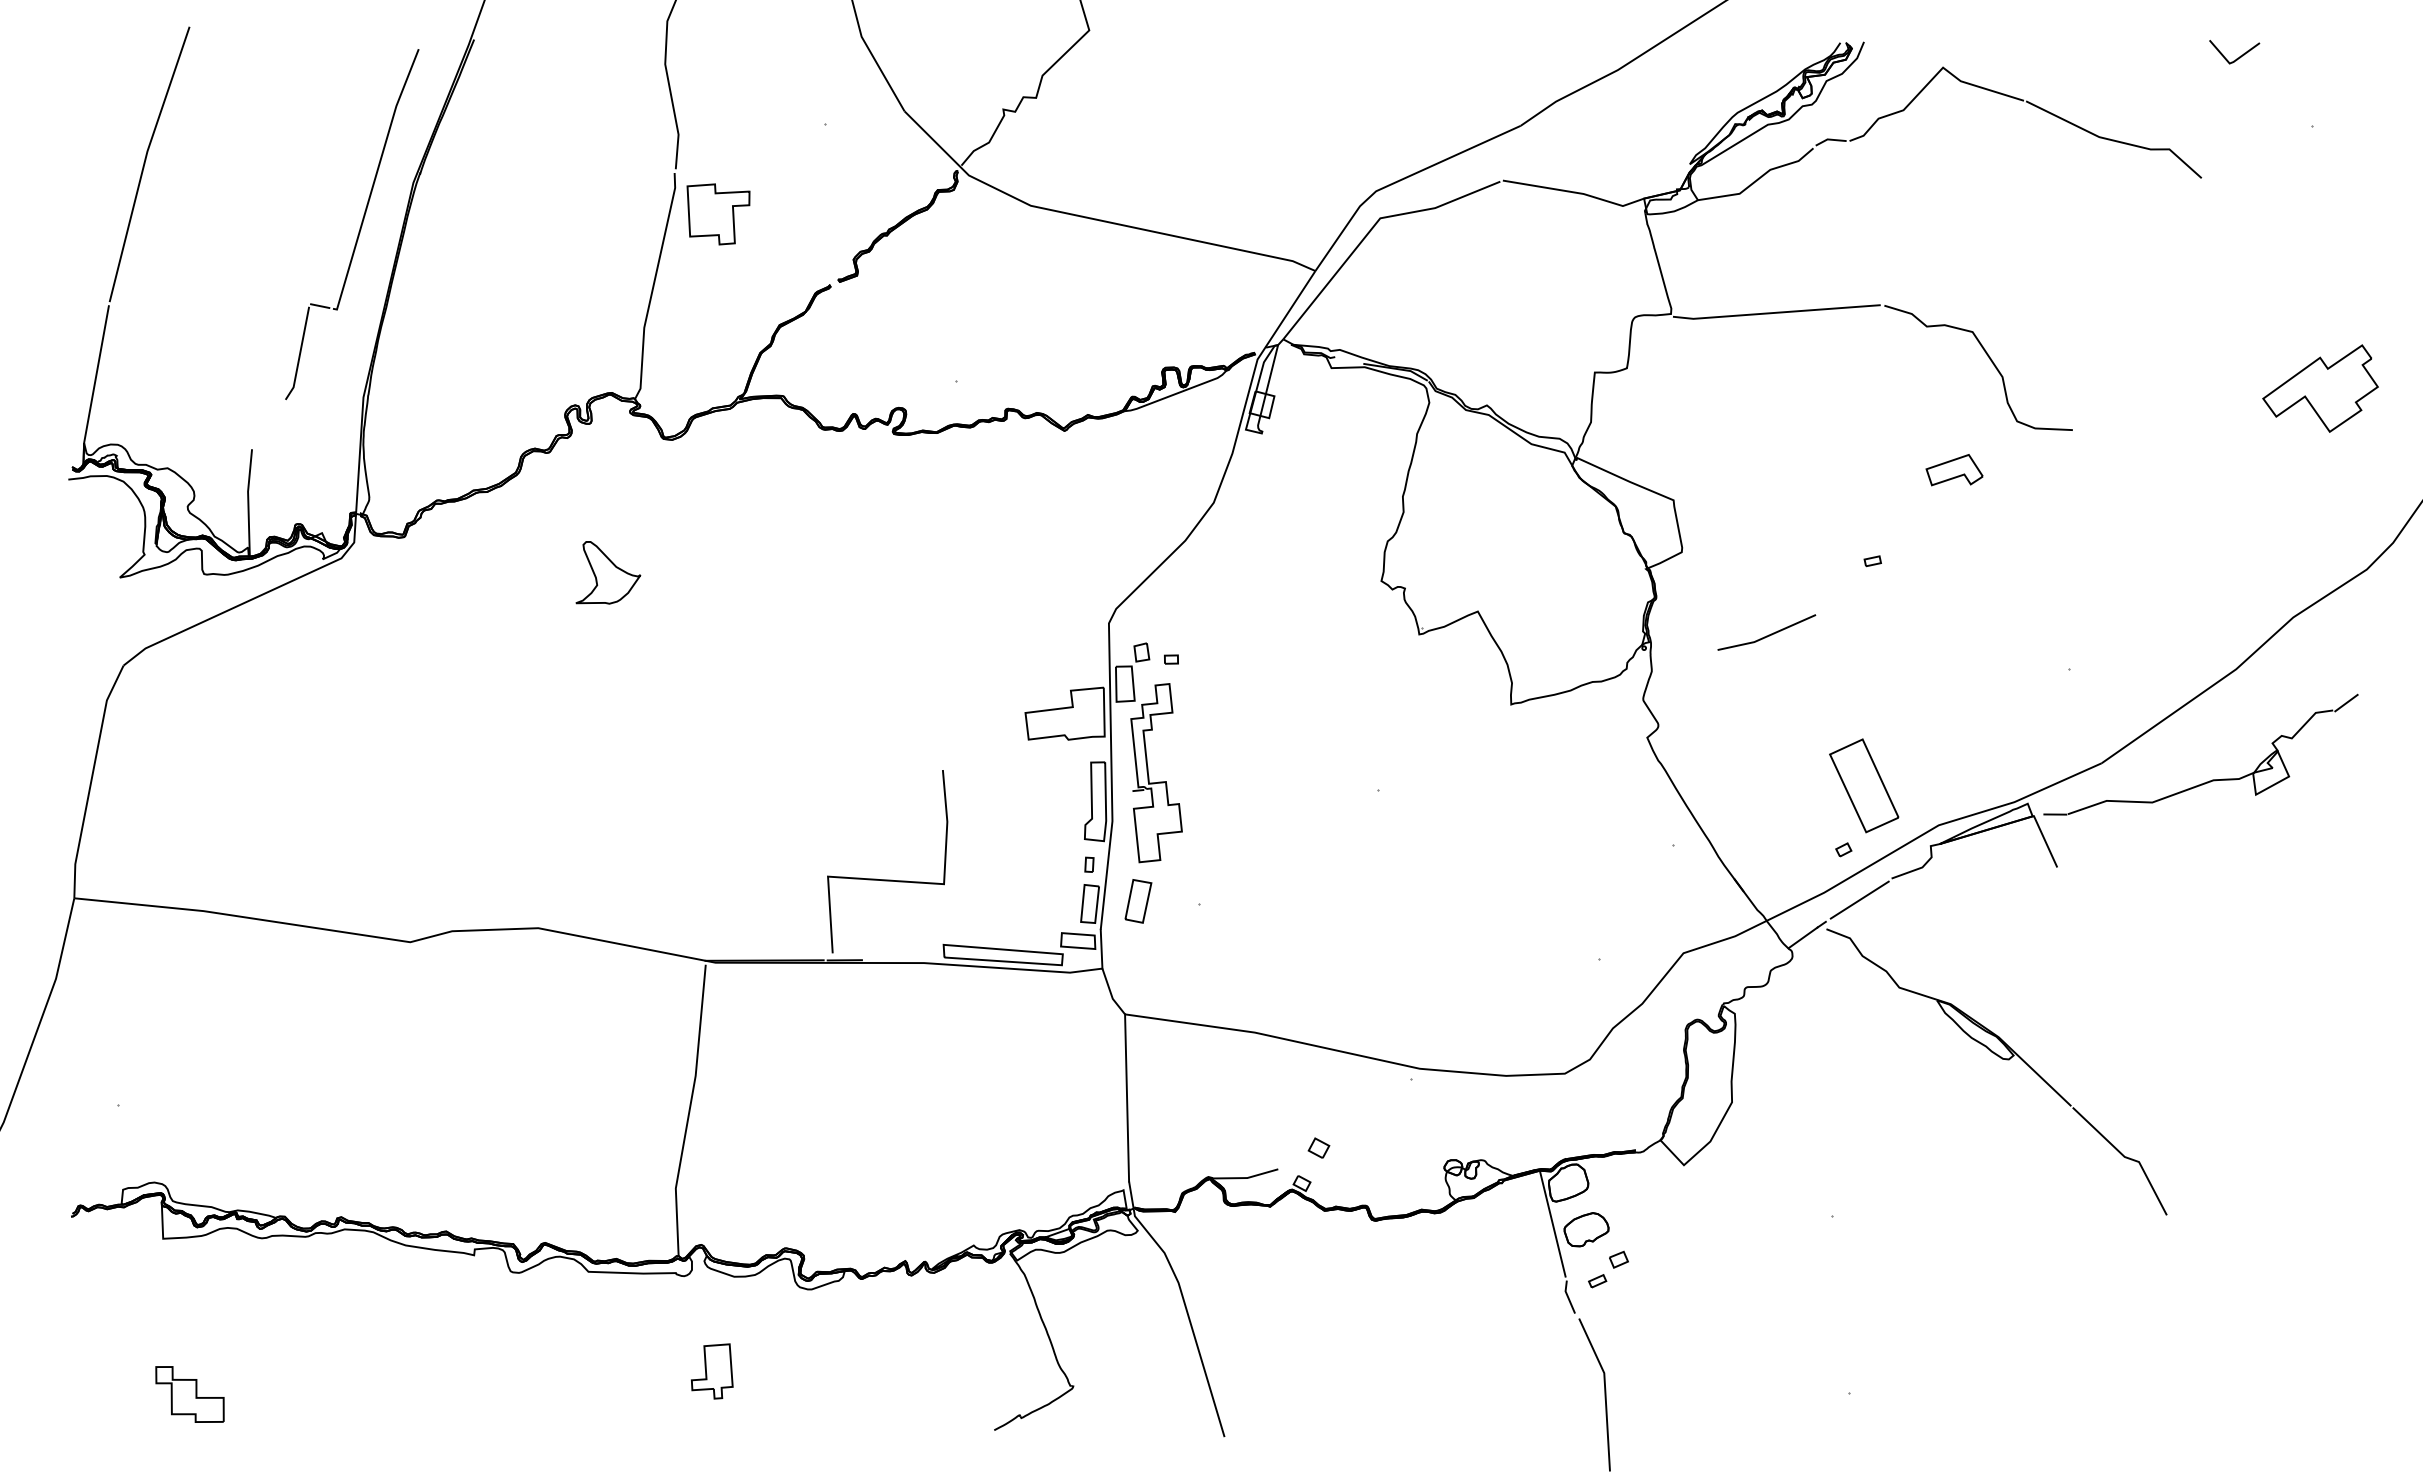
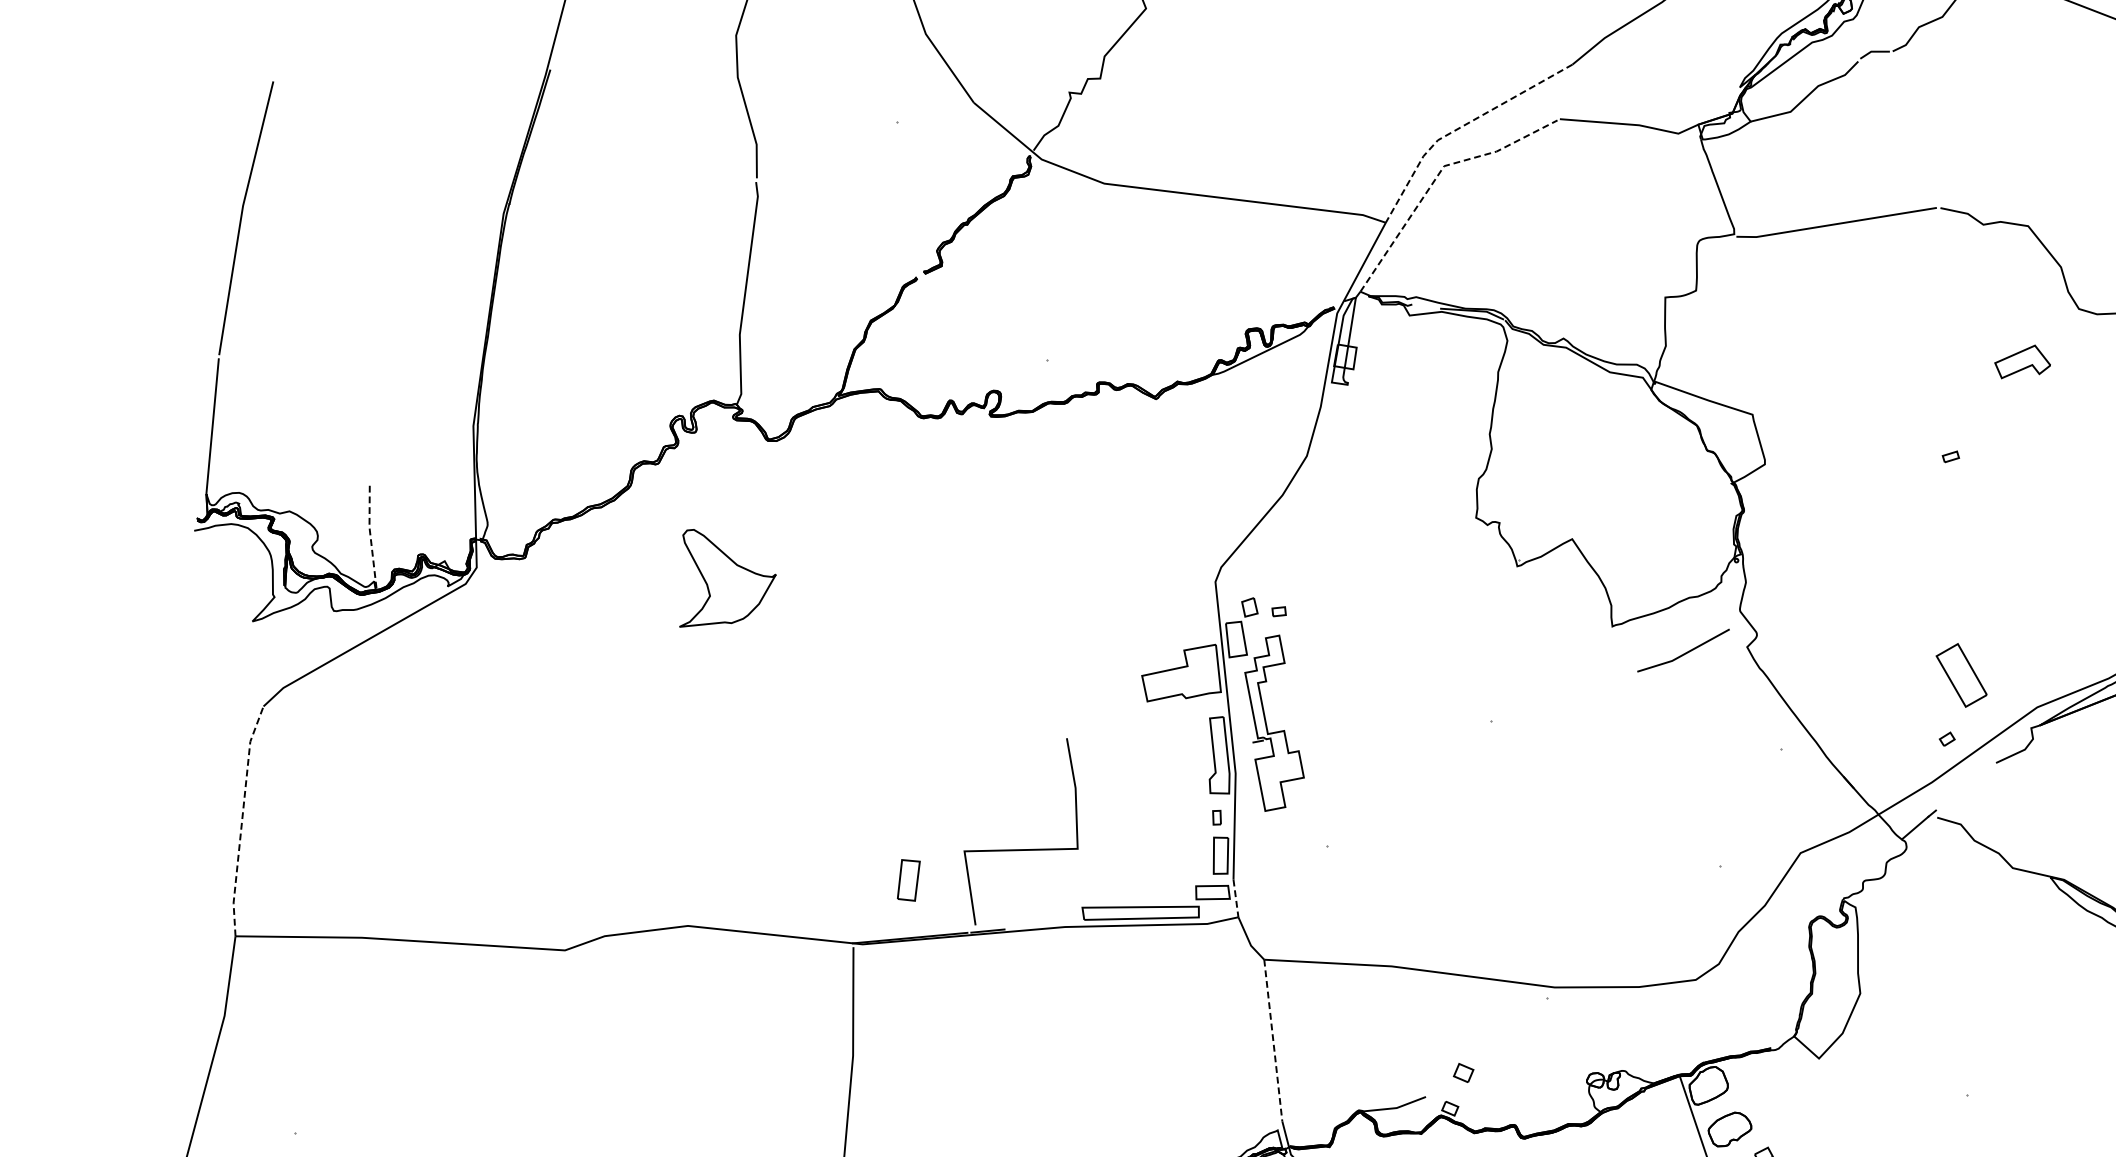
line: (1400, 180) -> (1460, 127), solid -> dashed
part: (718, 214) -> (802, 218), removed
part: (360, 224) -> (455, 258), removed
line: (1372, 228) -> (1437, 176), solid -> dashed
line: (248, 502) -> (370, 537), solid -> dashed
part: (608, 572) -> (725, 575), size x1.6
line: (1768, 634) -> (1685, 652), moved
line: (91, 779) -> (242, 819), solid -> dashed
part: (1864, 785) -> (1961, 675), size x0.7
line: (1859, 899) -> (1966, 786), removed
part: (1138, 901) -> (908, 880), moved
line: (1101, 949) -> (1235, 898), solid -> dashed
line: (1127, 1097) -> (1273, 1040), solid -> dashed

